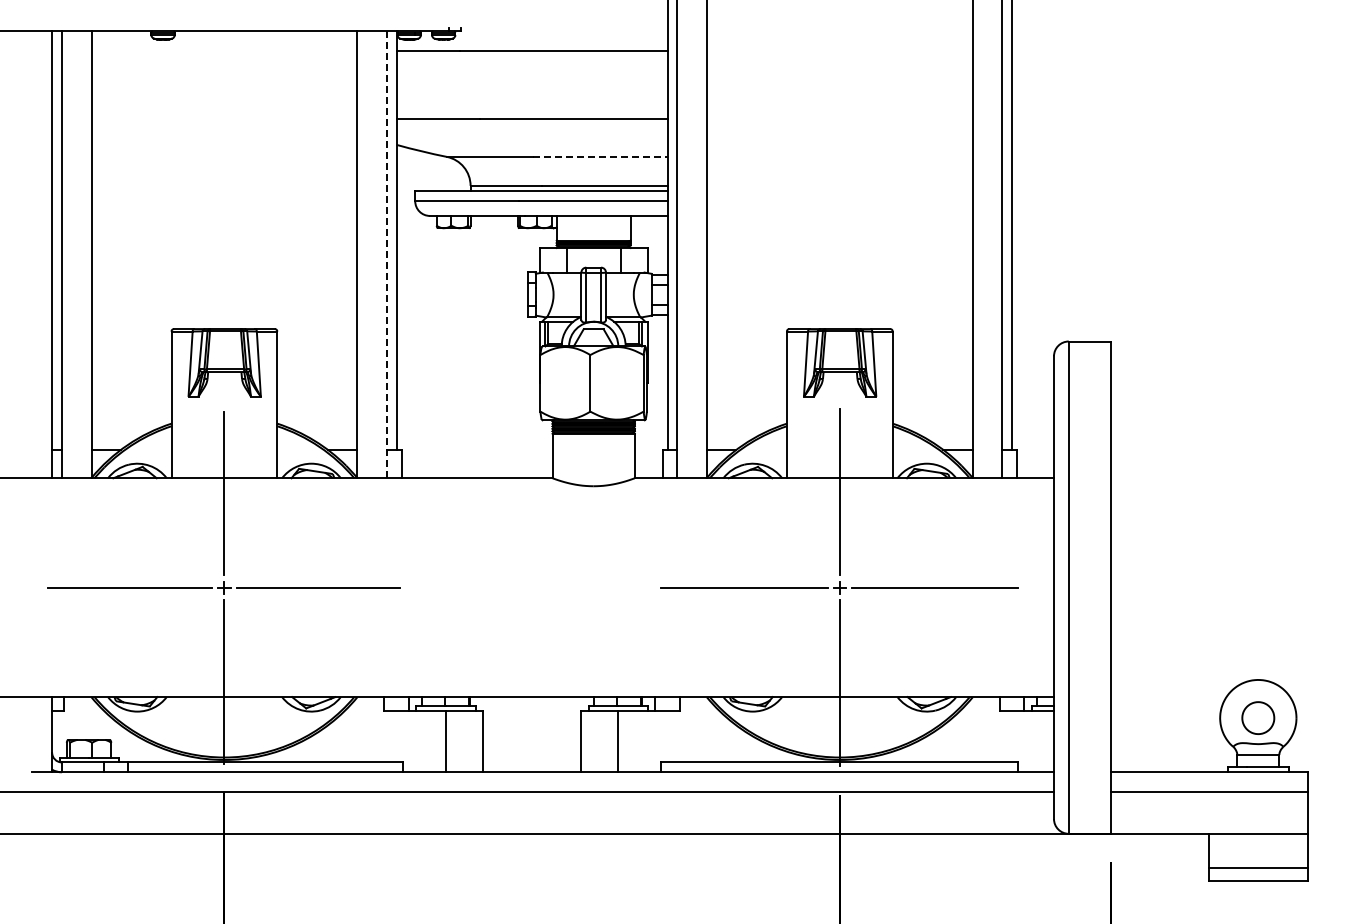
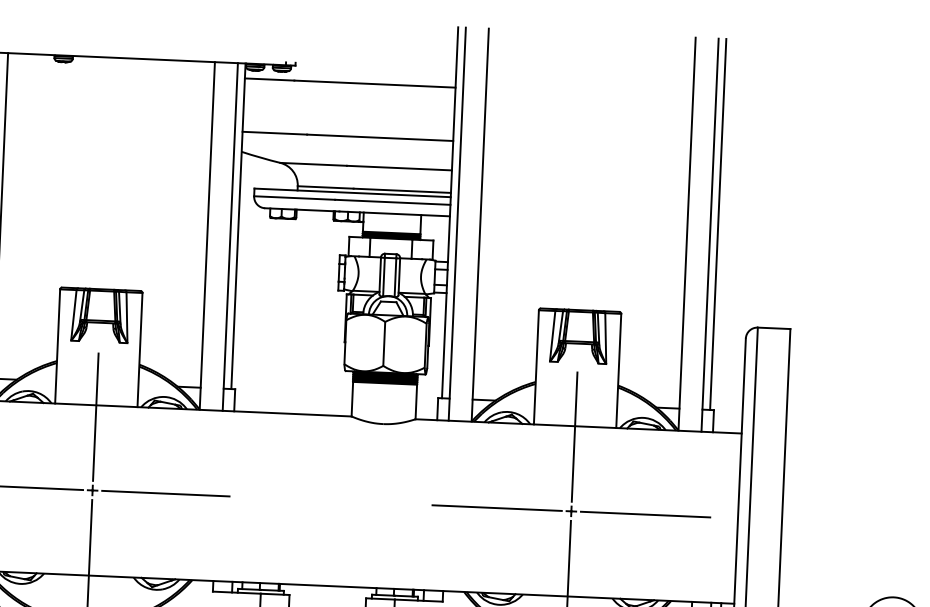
line: (600, 156) -> (399, 167), dashed -> solid
line: (386, 254) -> (230, 236), dashed -> solid

